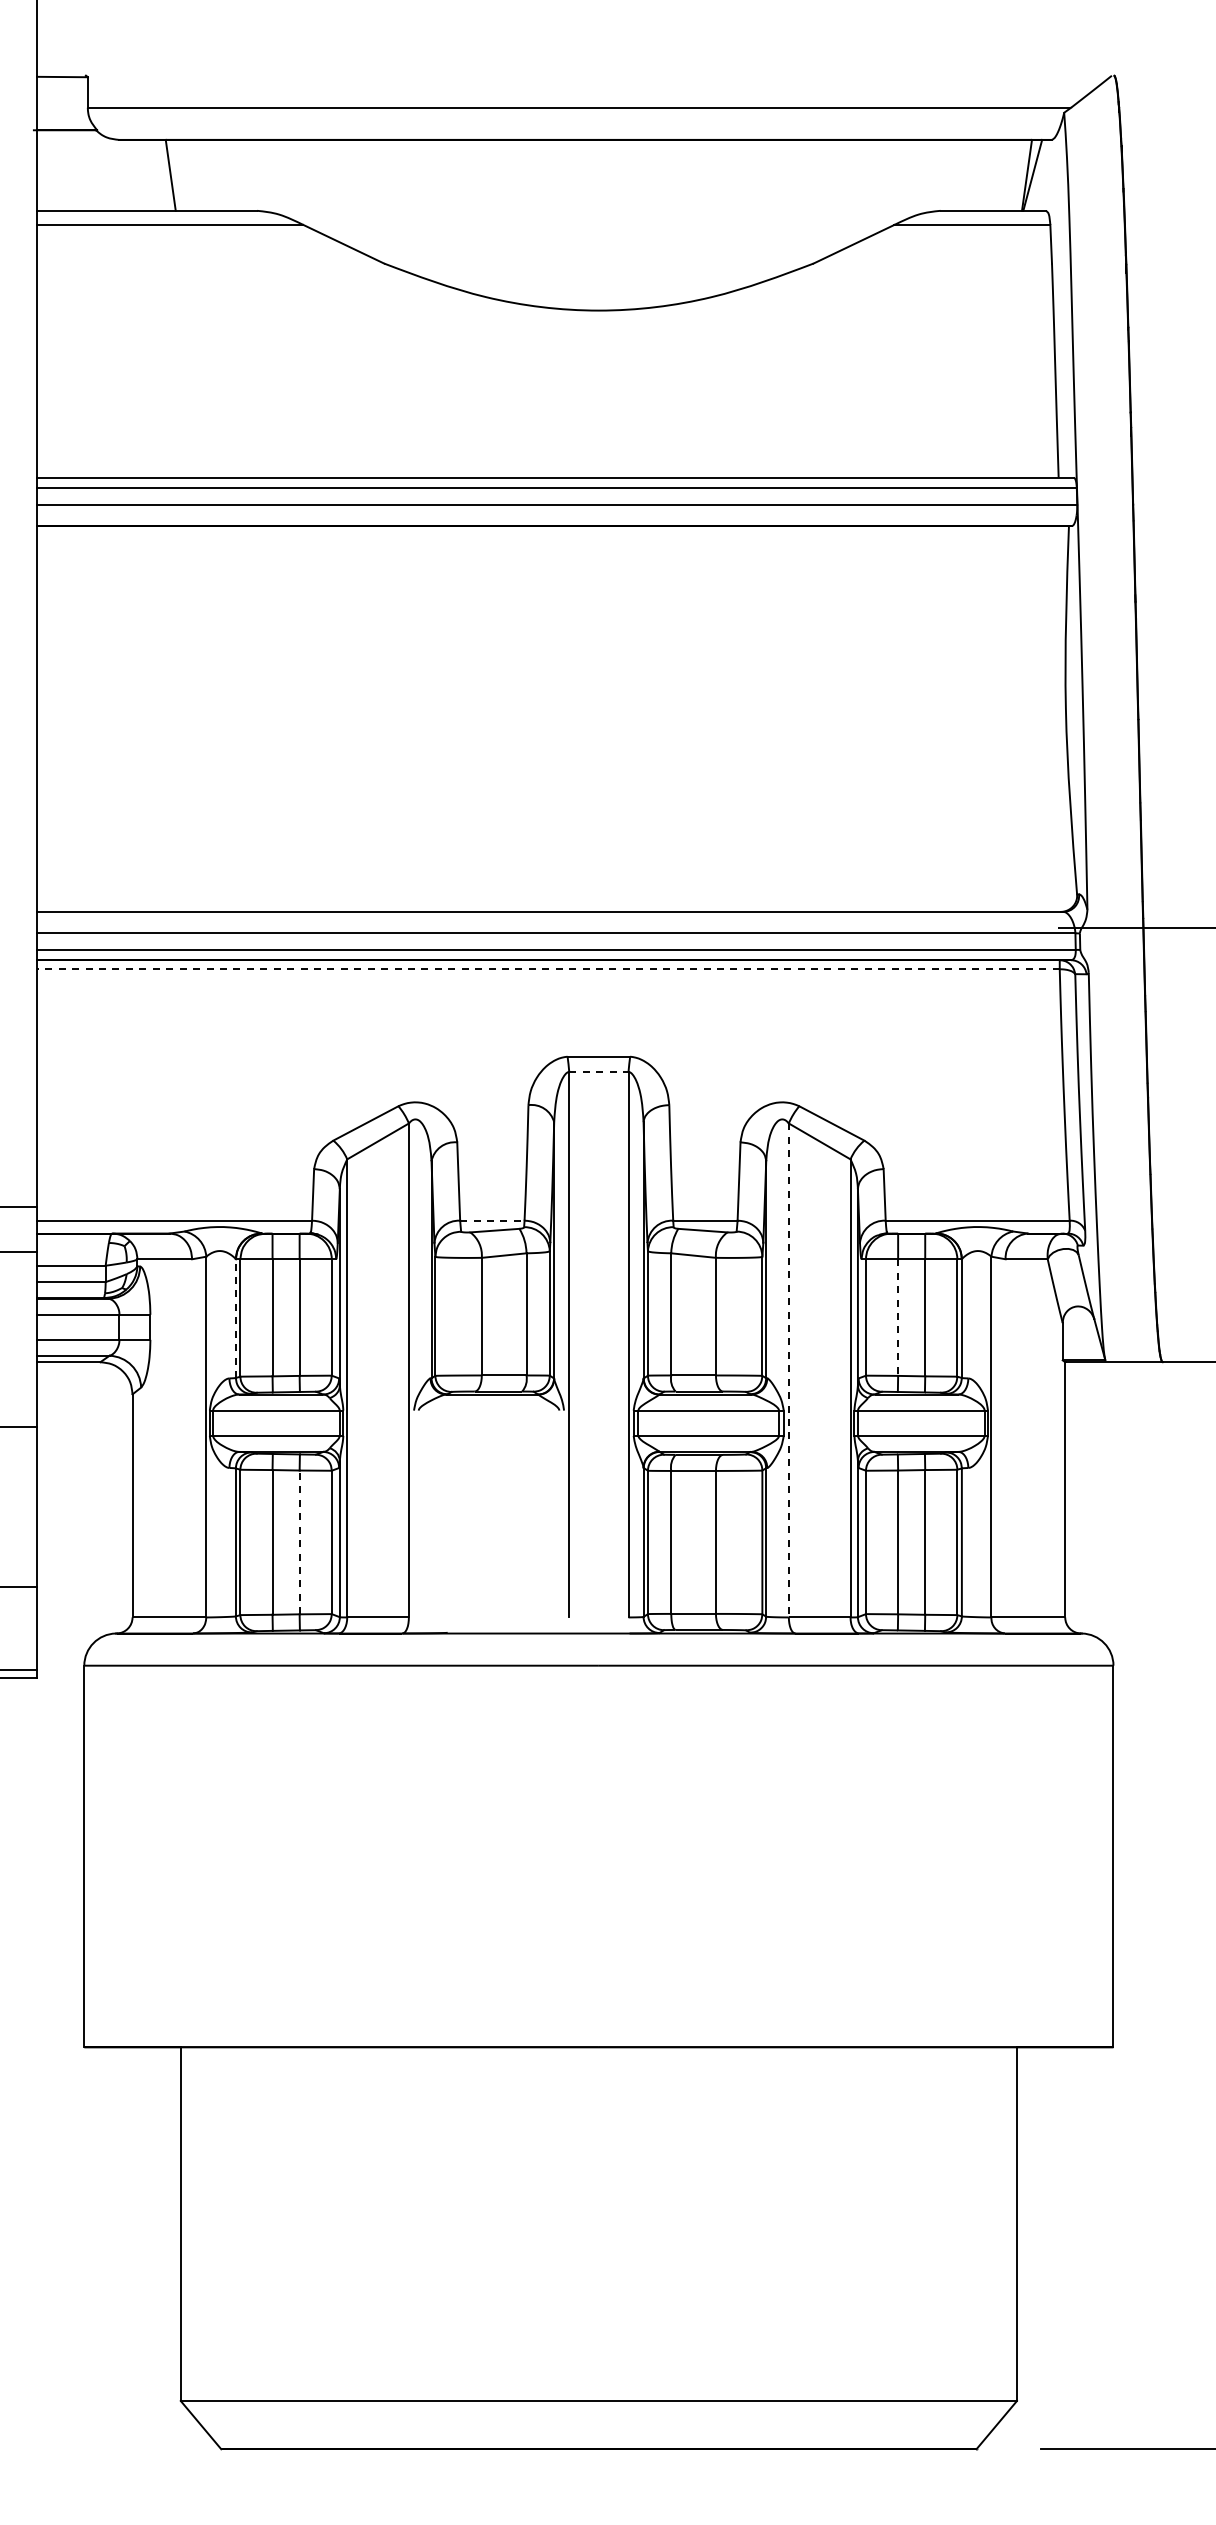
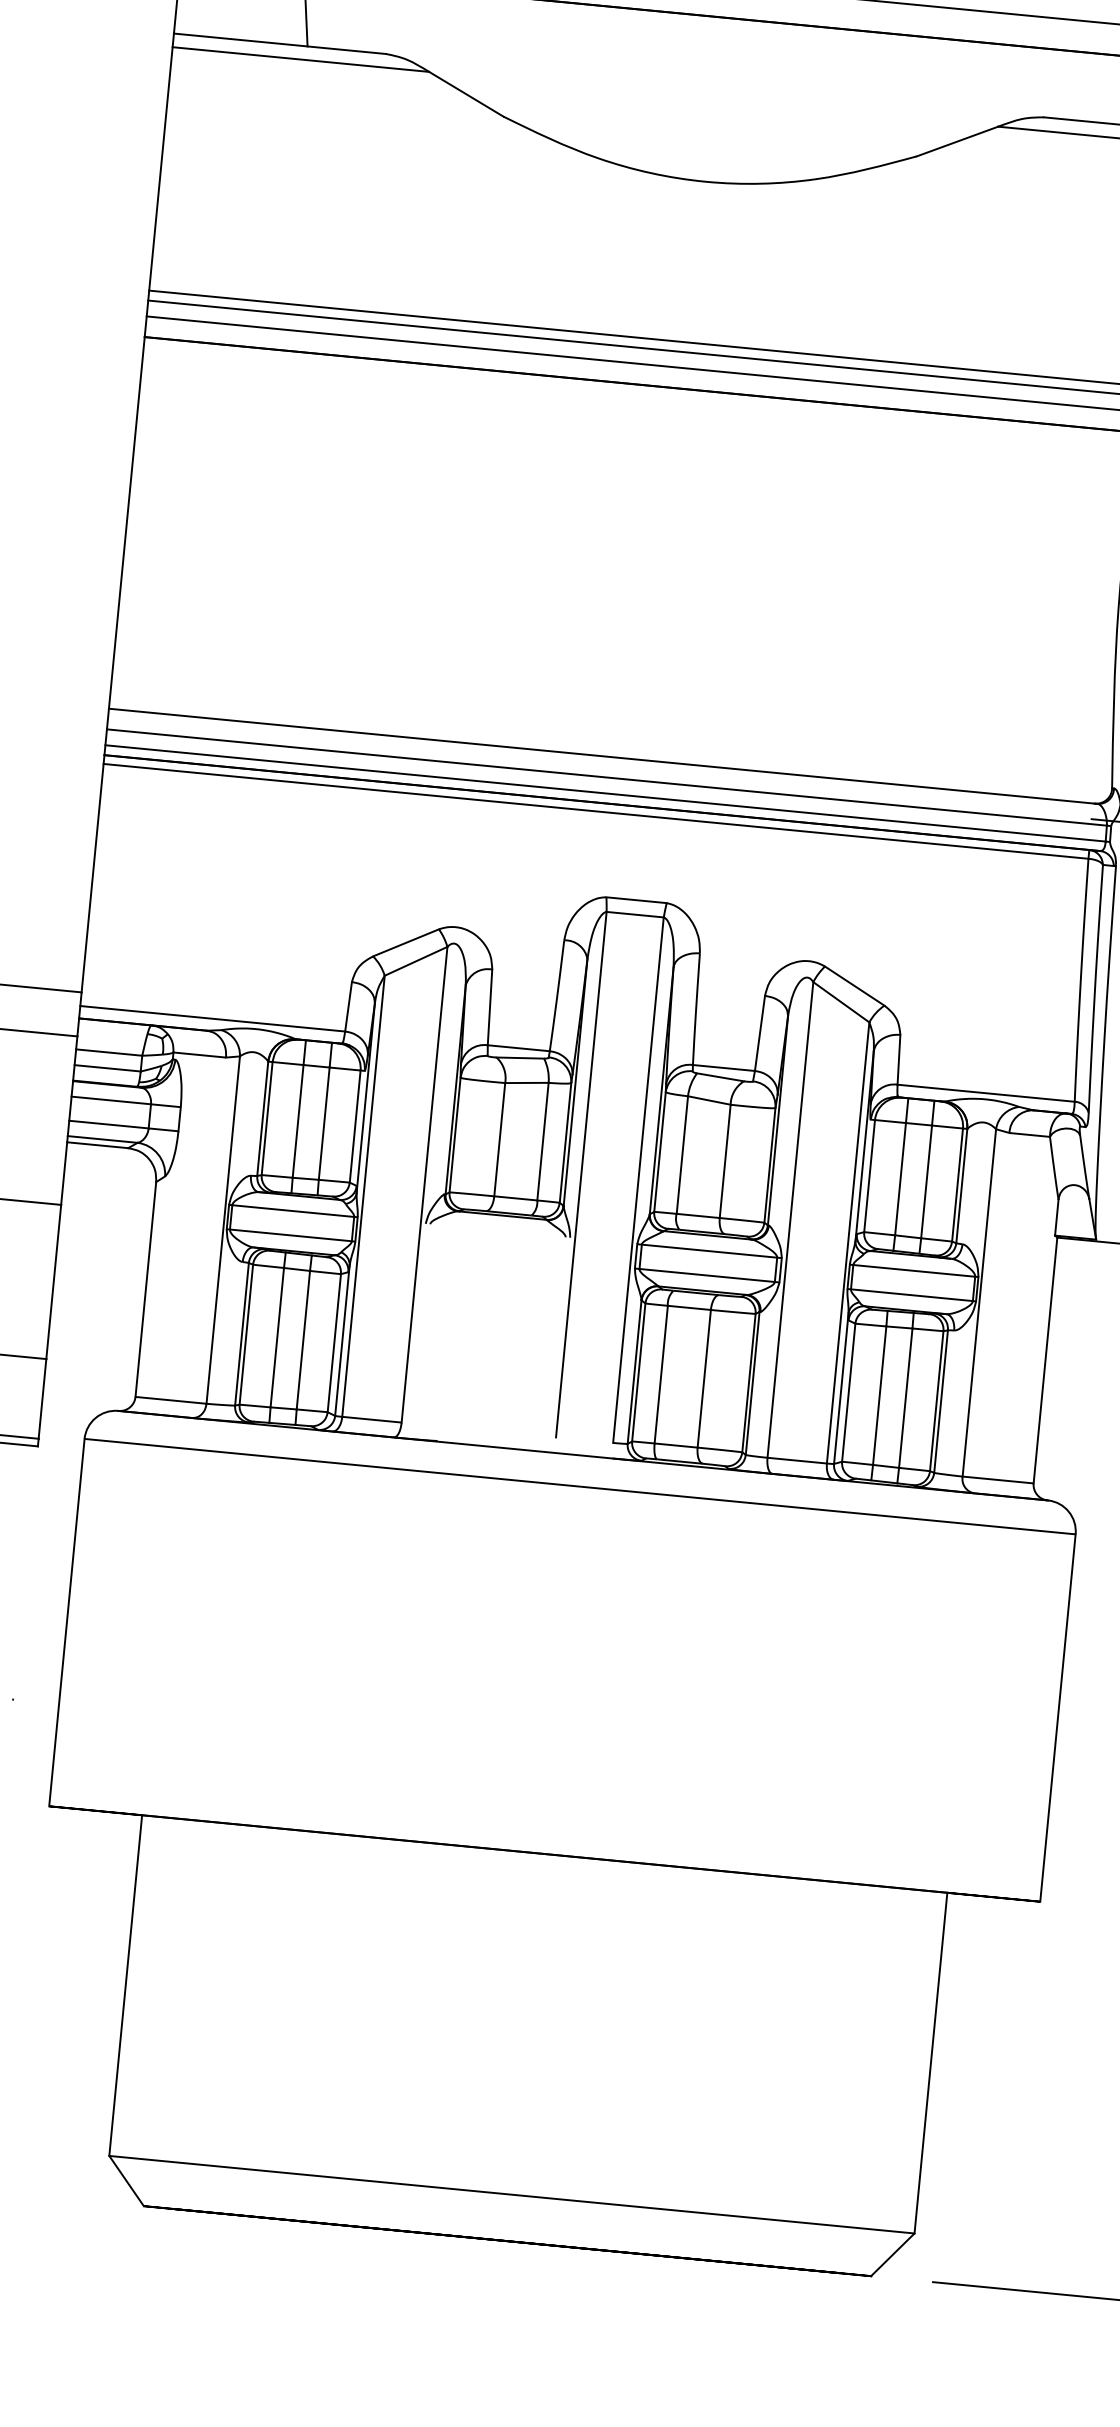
line: (547, 969) -> (595, 811), dashed -> solid
line: (598, 1071) -> (634, 914), dashed -> solid
line: (492, 1220) -> (518, 1048), dashed -> solid
line: (235, 1318) -> (262, 1118), dashed -> solid
line: (898, 1318) -> (900, 1180), dashed -> solid
line: (788, 1370) -> (790, 1219), dashed -> solid
line: (299, 1542) -> (303, 1340), dashed -> solid

